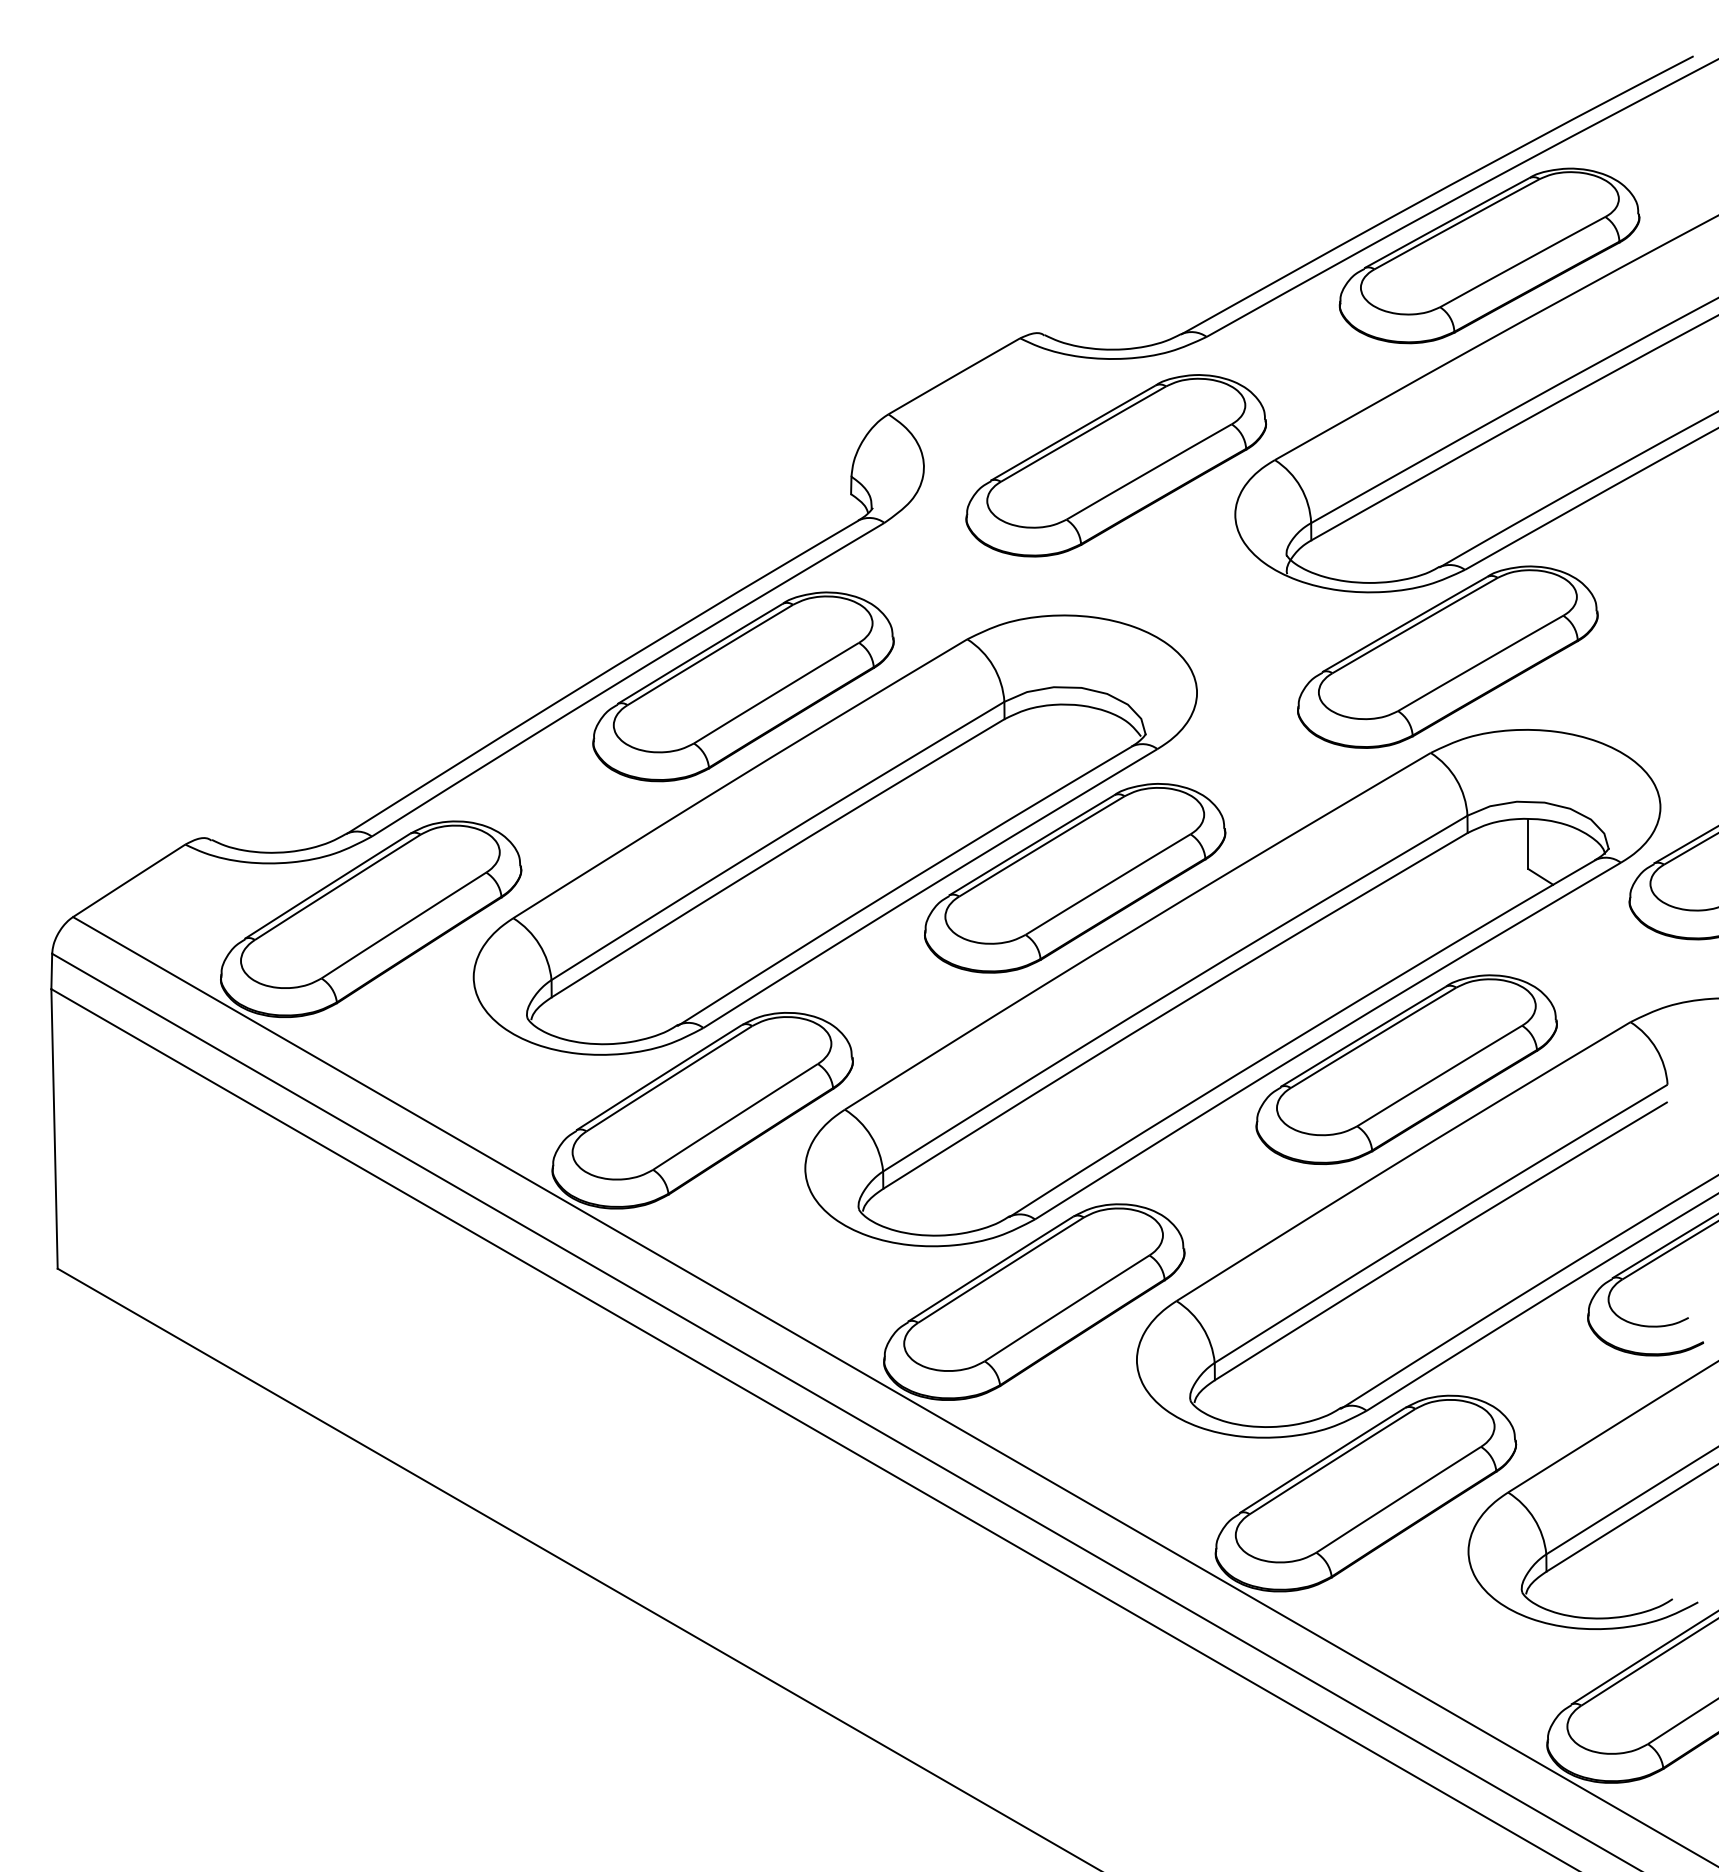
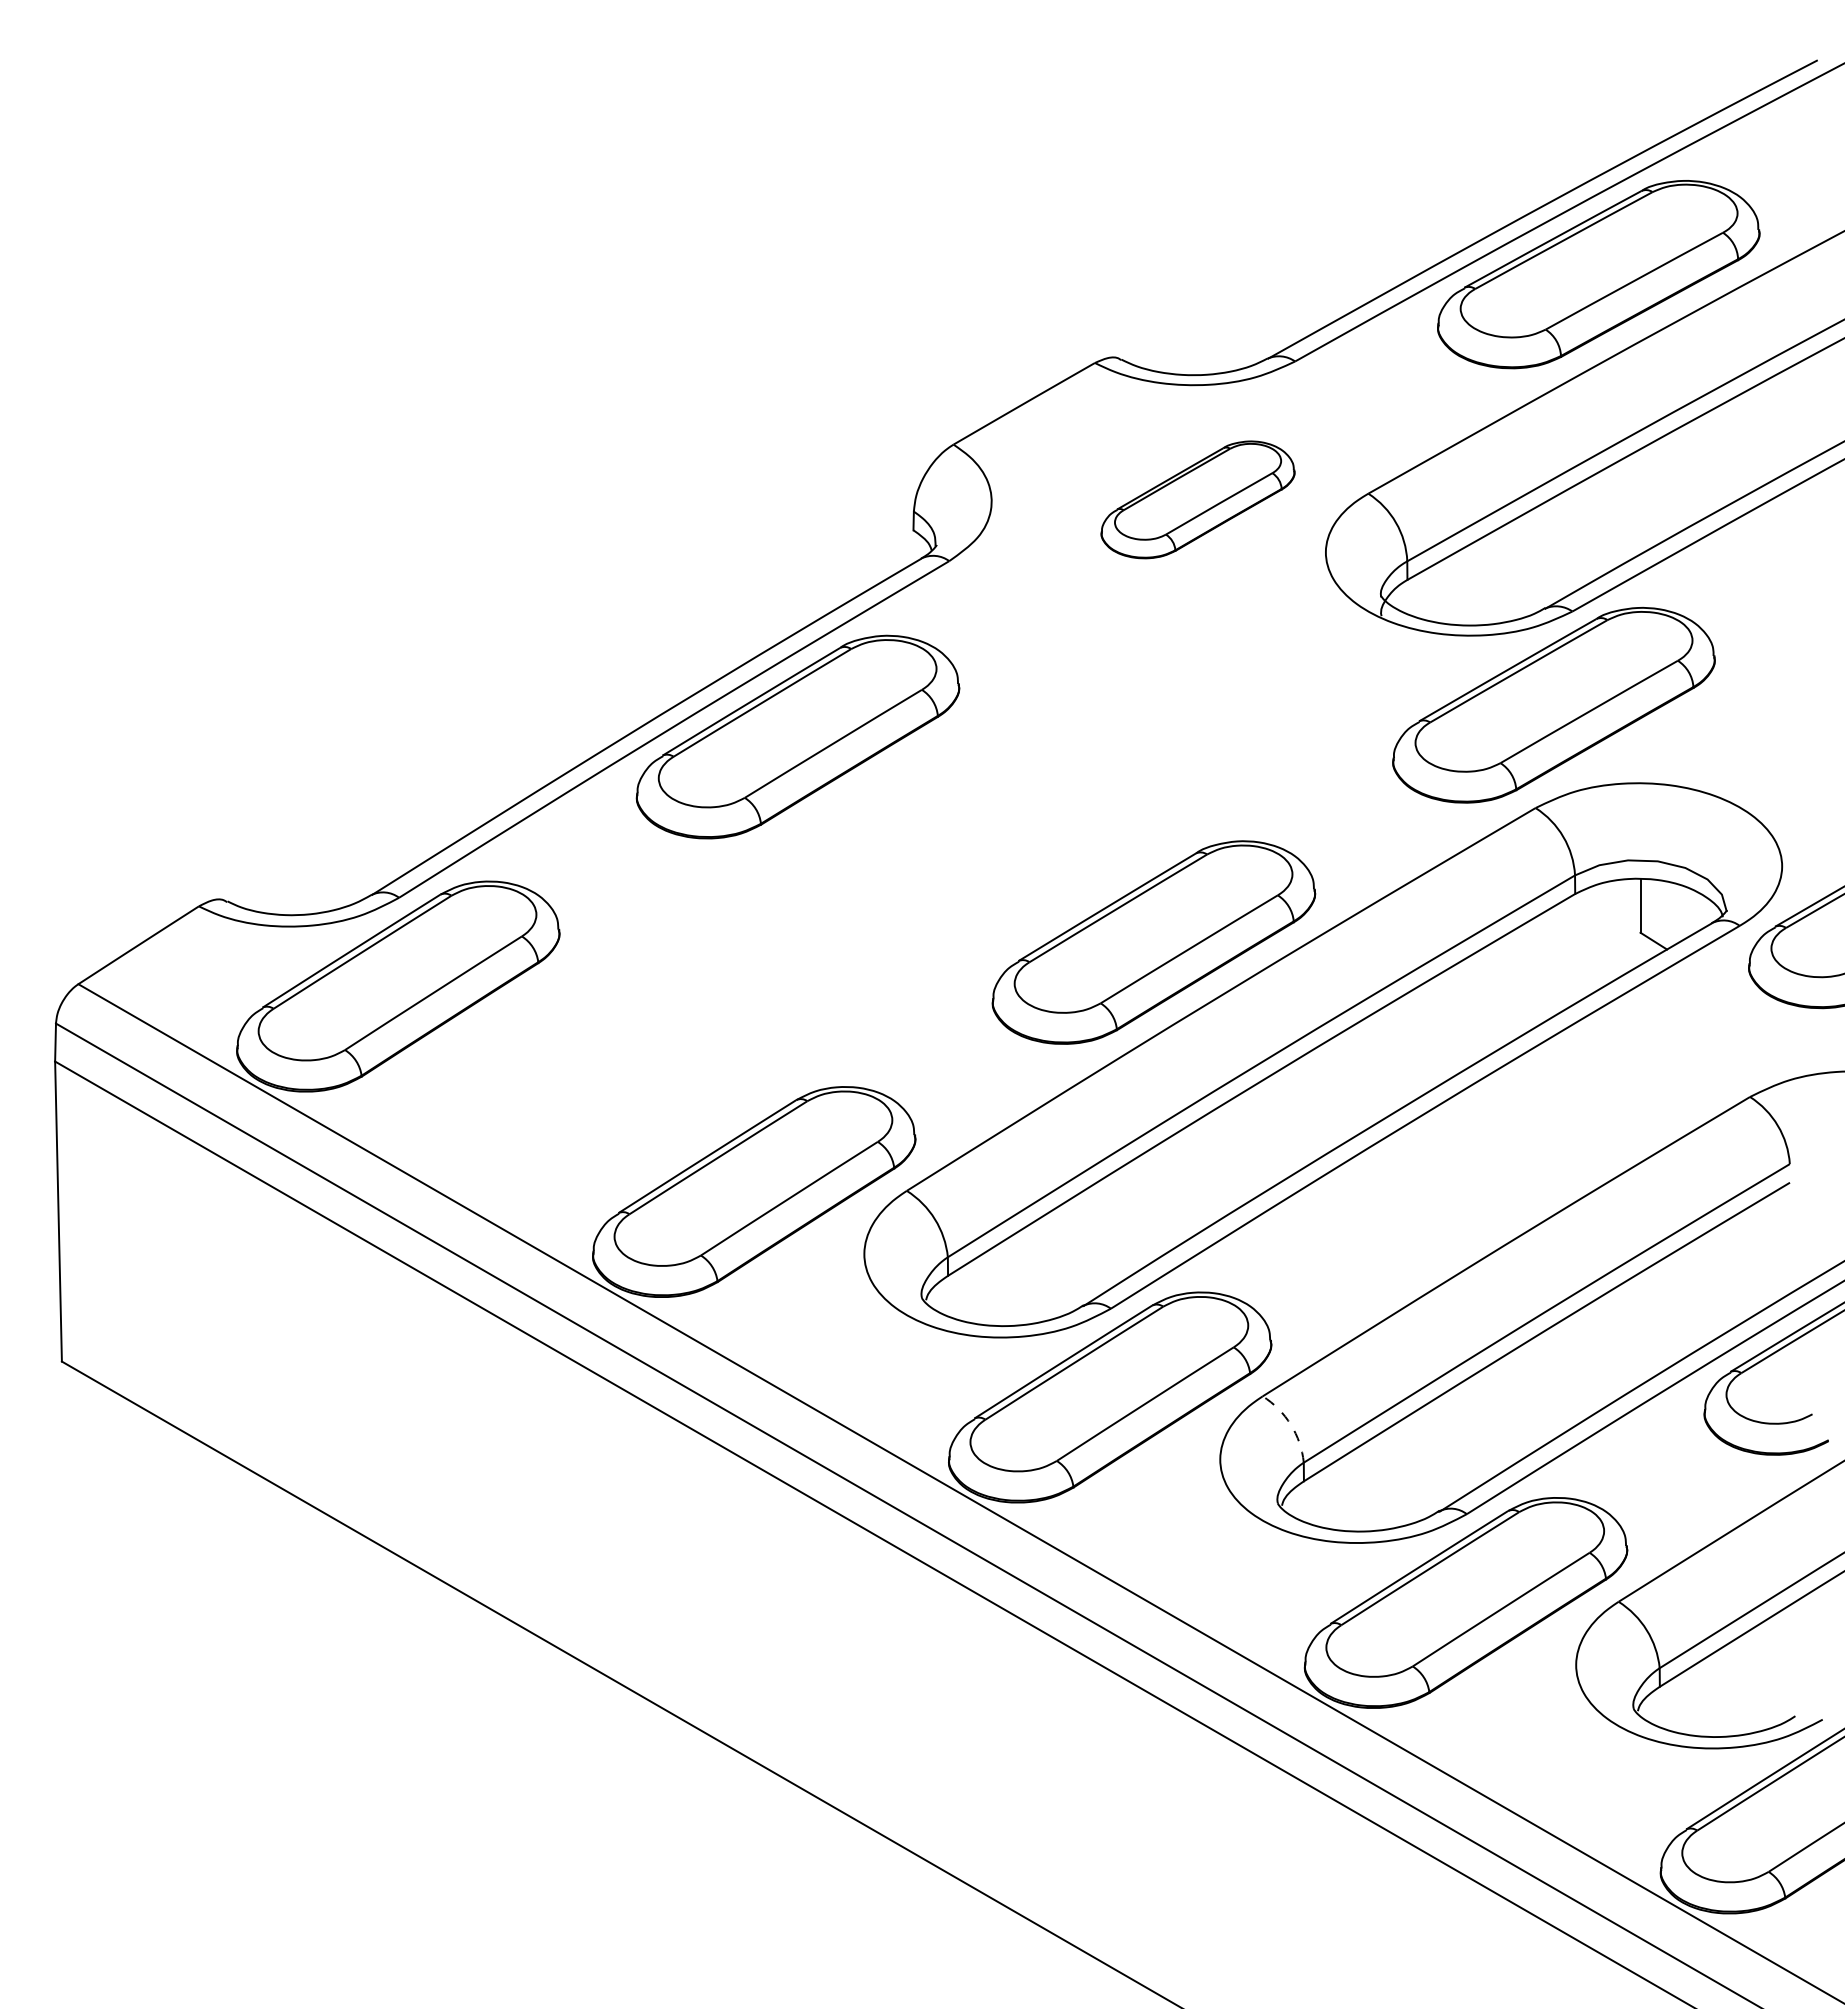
part: (1115, 465) -> (1197, 499), size x0.6
part: (835, 834) -> (896, 895), removed
part: (1406, 1069) -> (1509, 1147), removed
arc: (1202, 1327) -> (1290, 1424), solid -> dashed

